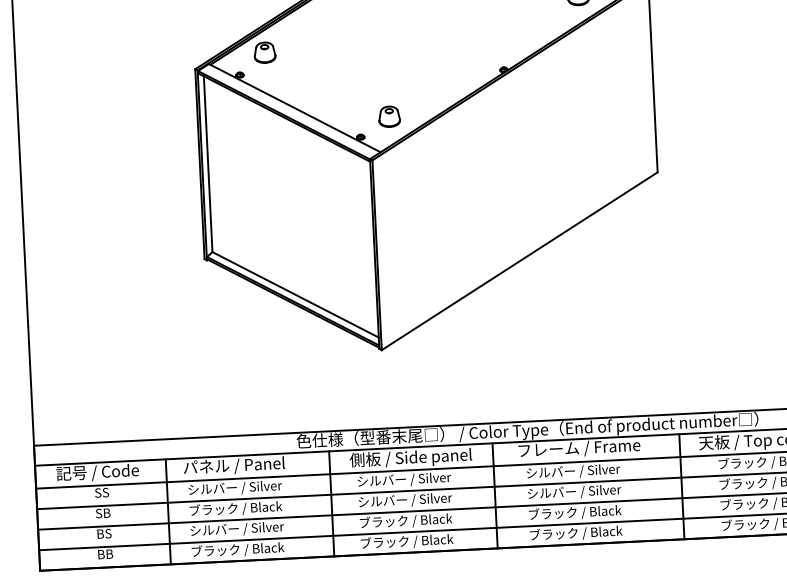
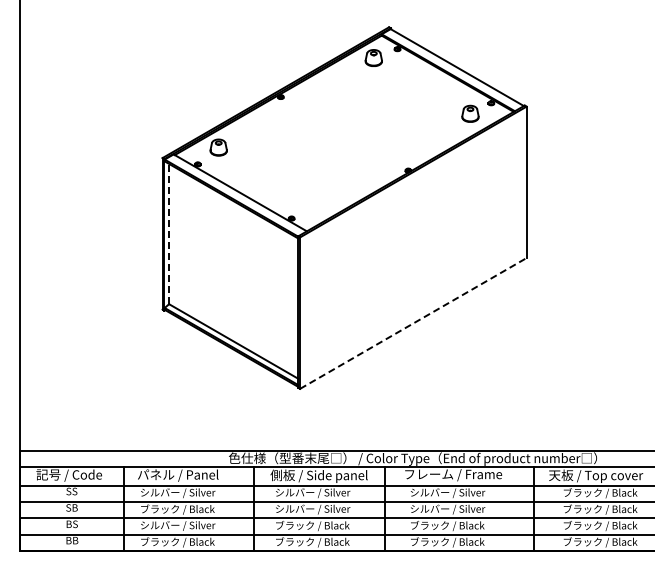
part: (389, 116) -> (315, 203), removed
line: (208, 163) -> (169, 233), solid -> dashed
line: (519, 261) -> (413, 323), solid -> dashed

